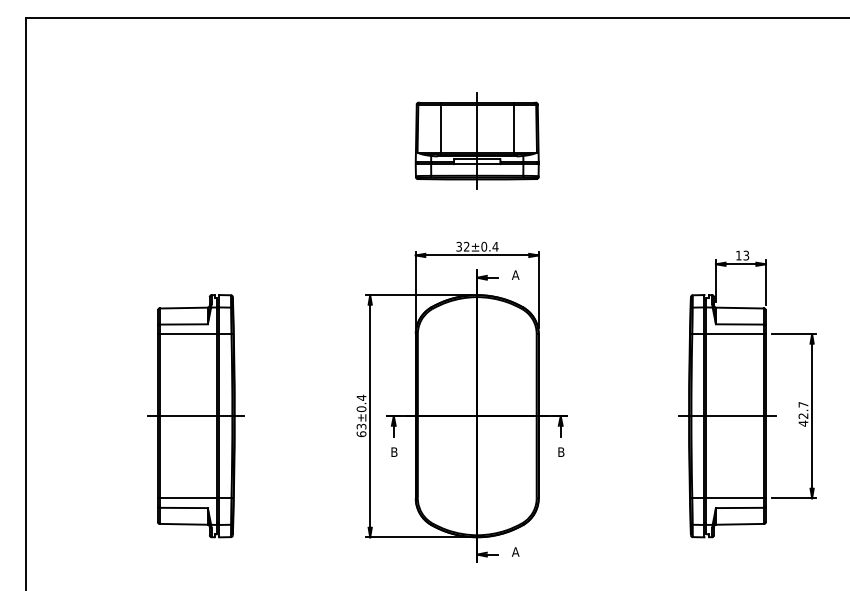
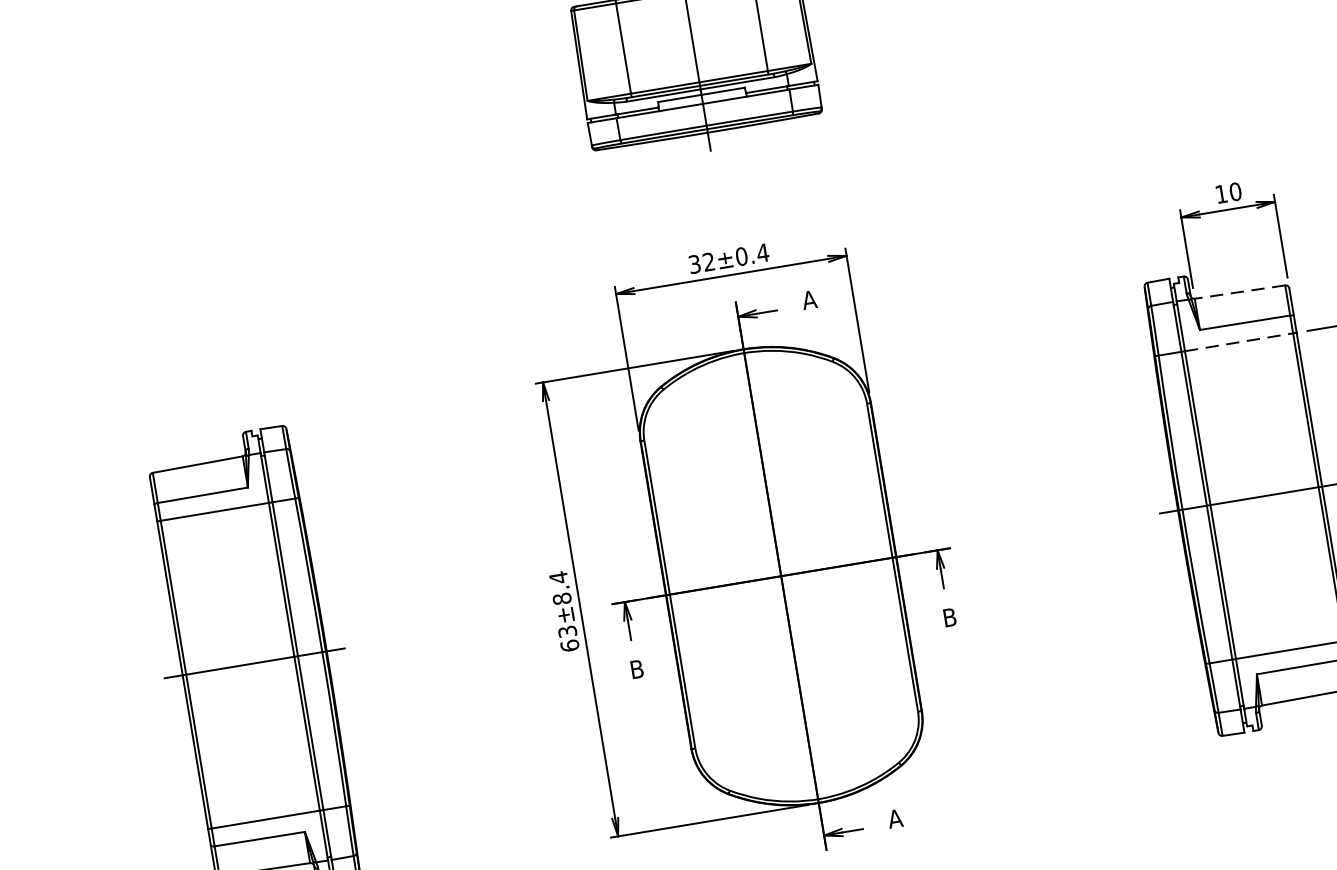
text: (746, 255) -> (1235, 191), 13 -> 10
line: (739, 308) -> (1239, 293), solid -> dashed
line: (735, 334) -> (1239, 342), solid -> dashed
text: (361, 409) -> (562, 599), 63±0.4 -> 63±8.4

